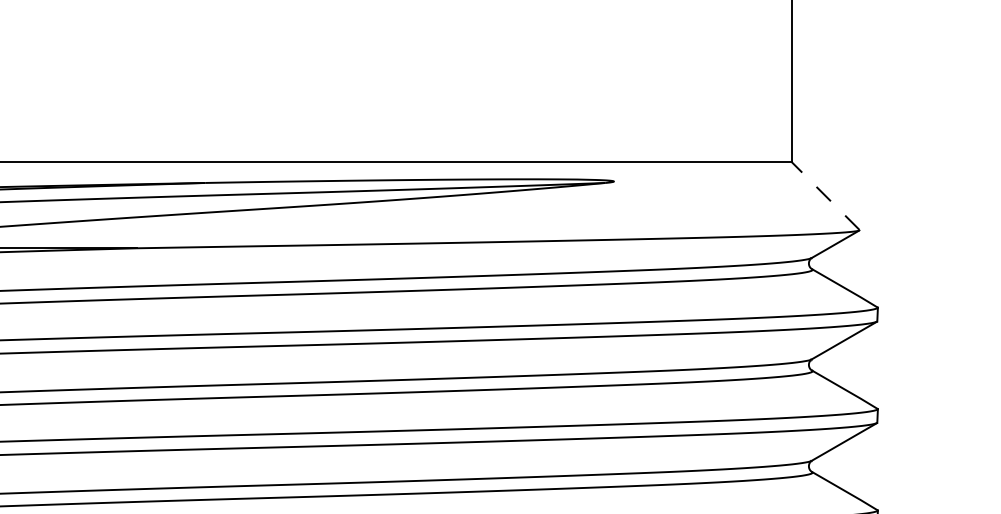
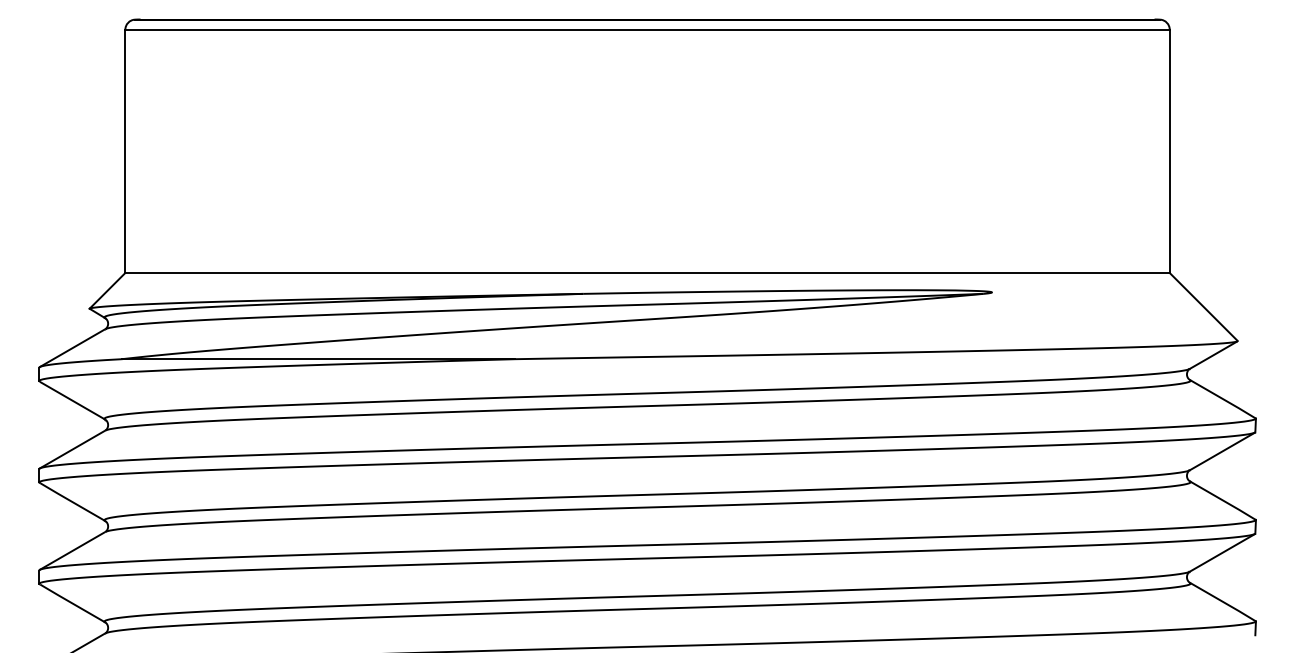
line: (825, 195) -> (1203, 306), dashed -> solid

